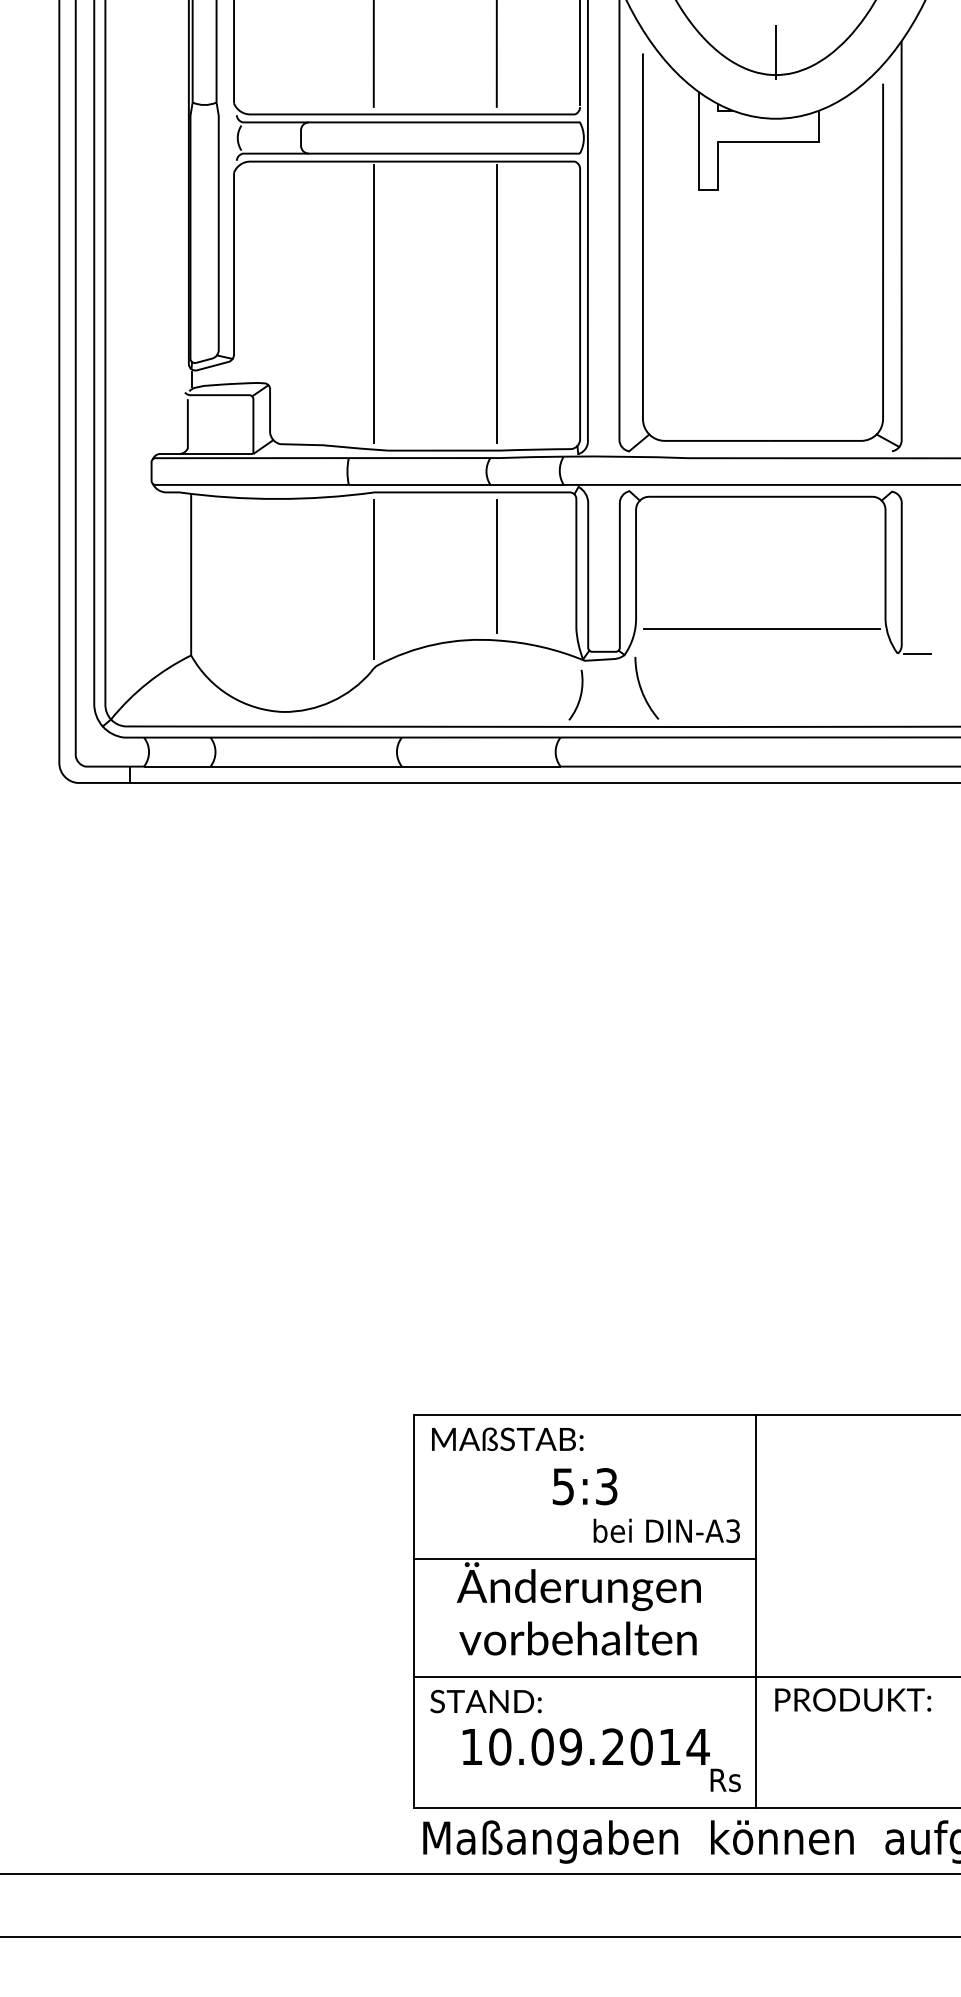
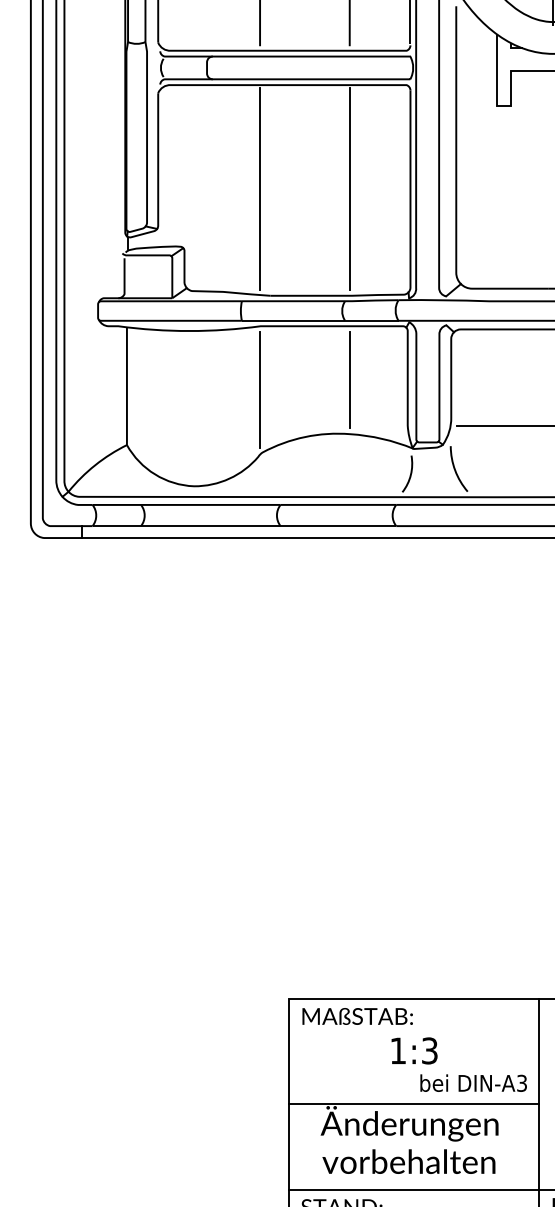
text: (562, 1486) -> (397, 1050), 5:3 -> 1:3

